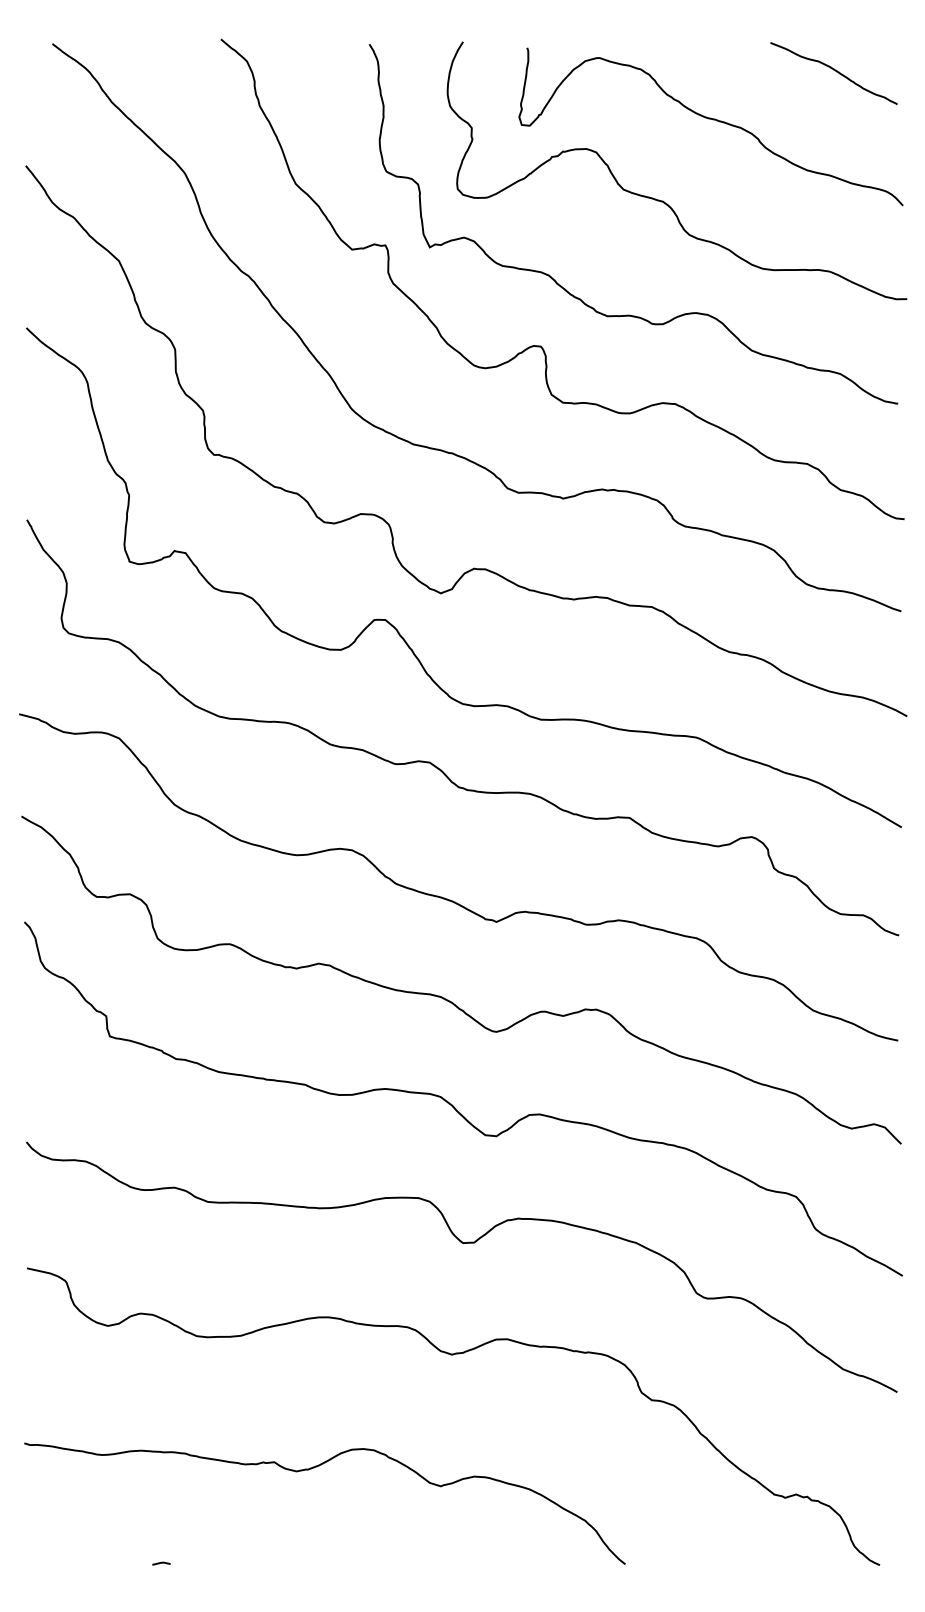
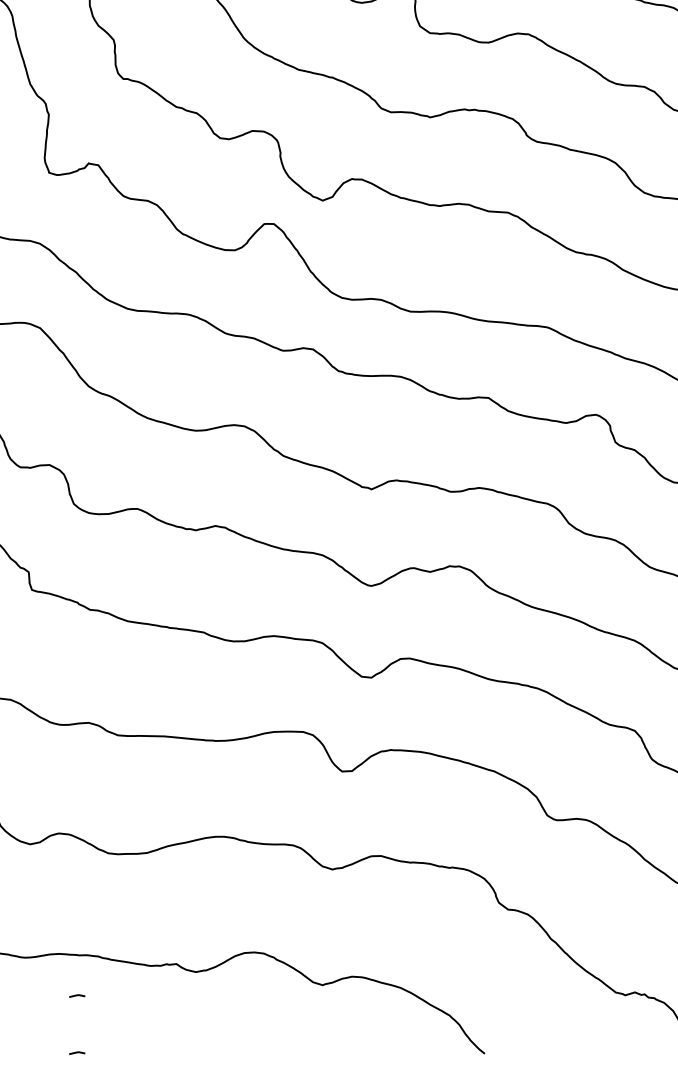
line: (161, 1498) -> (77, 995), added

